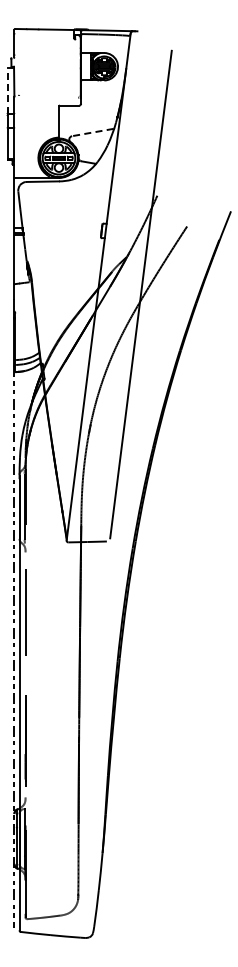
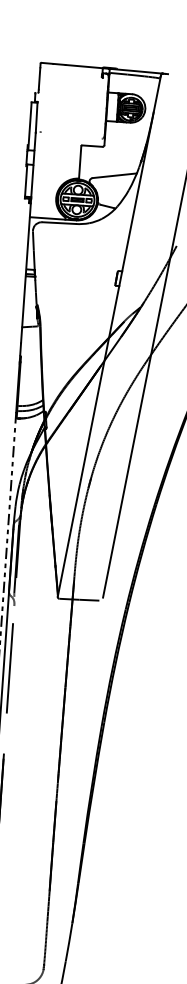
line: (8, 90) -> (30, 126), dashed -> solid
line: (92, 132) -> (114, 175), dashed -> solid

